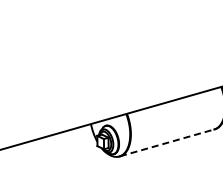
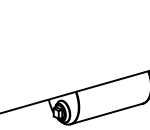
line: (167, 142) -> (107, 113), dashed -> solid

